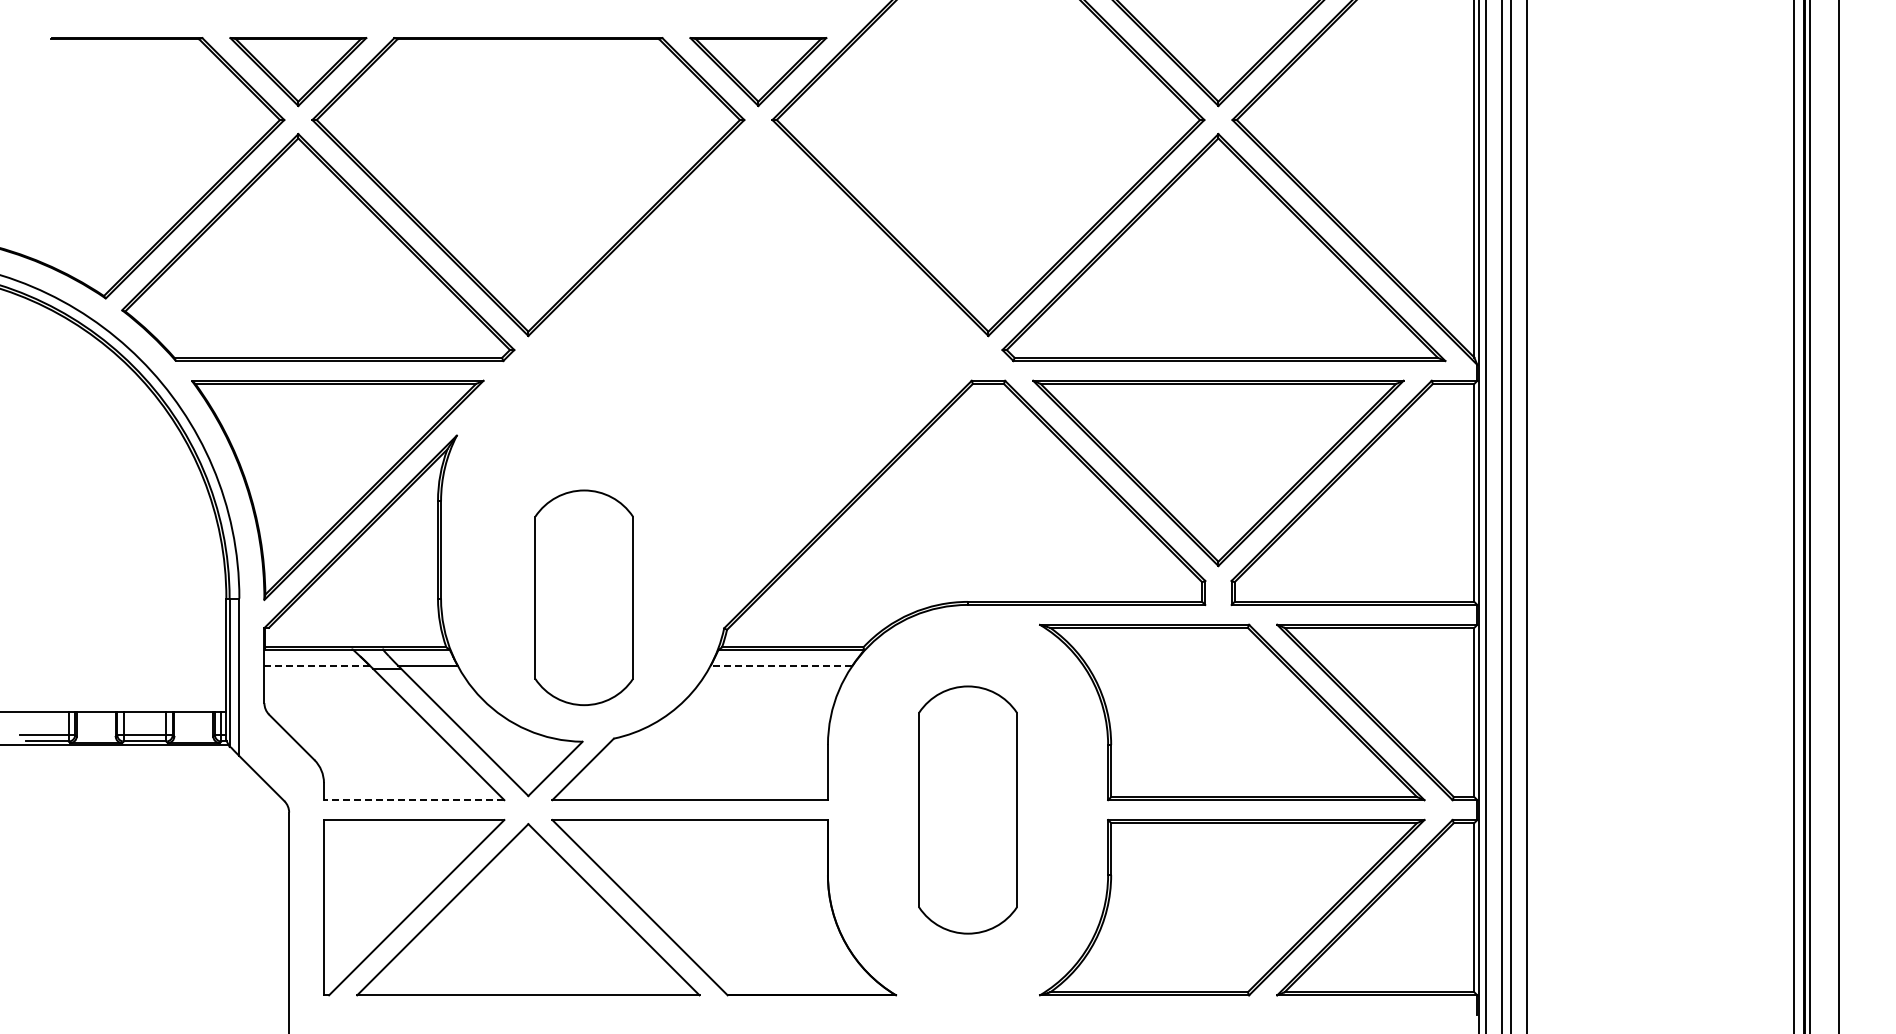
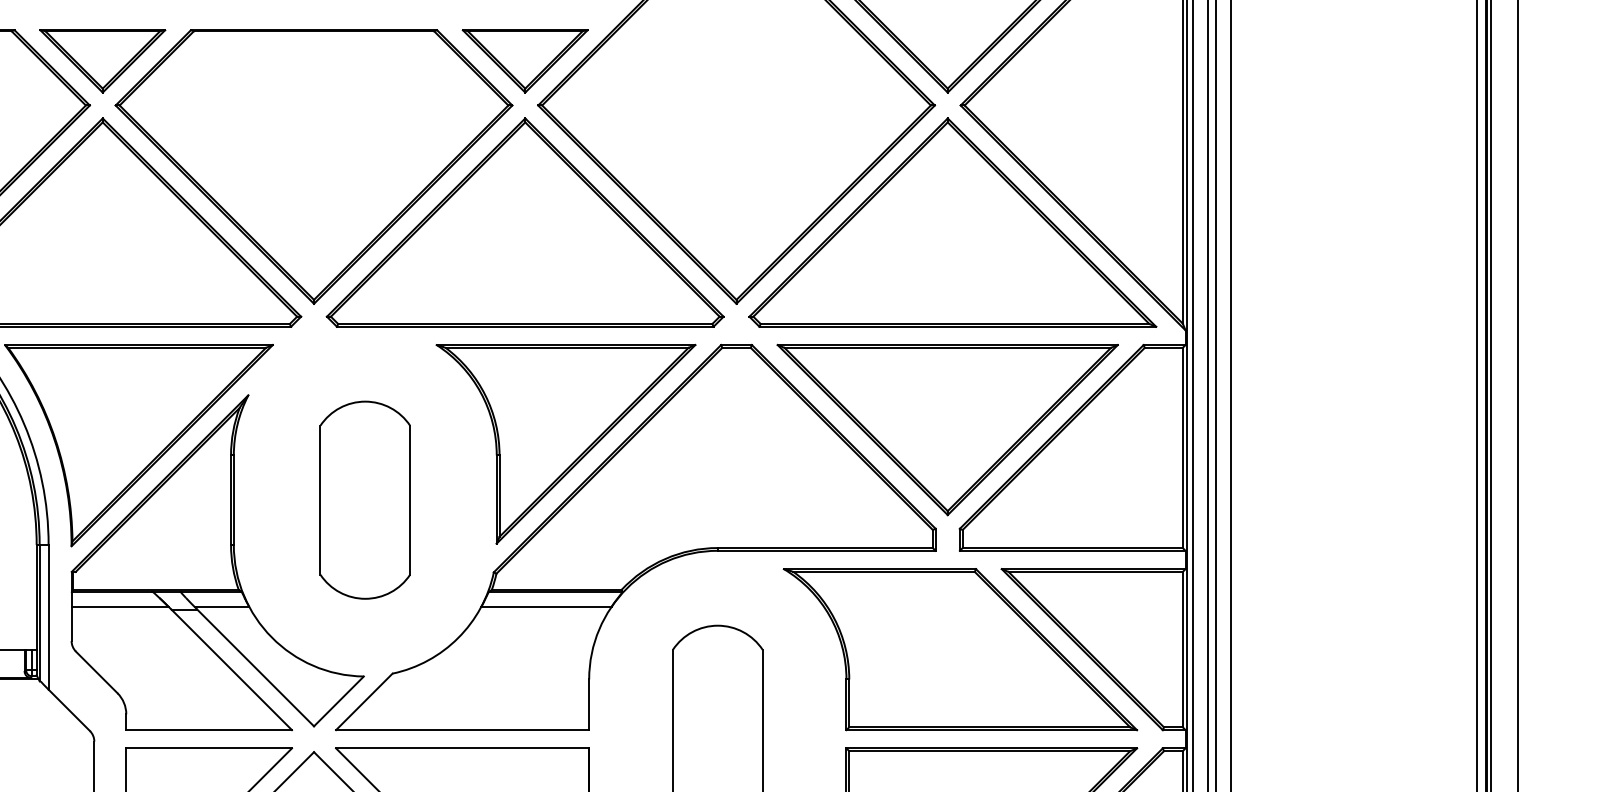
part: (758, 247) -> (525, 222), added
part: (802, 488) -> (565, 443), added
part: (583, 597) -> (364, 499), moved
line: (317, 665) -> (120, 606), dashed -> solid
line: (781, 665) -> (546, 606), dashed -> solid
line: (413, 800) -> (208, 730), dashed -> solid

